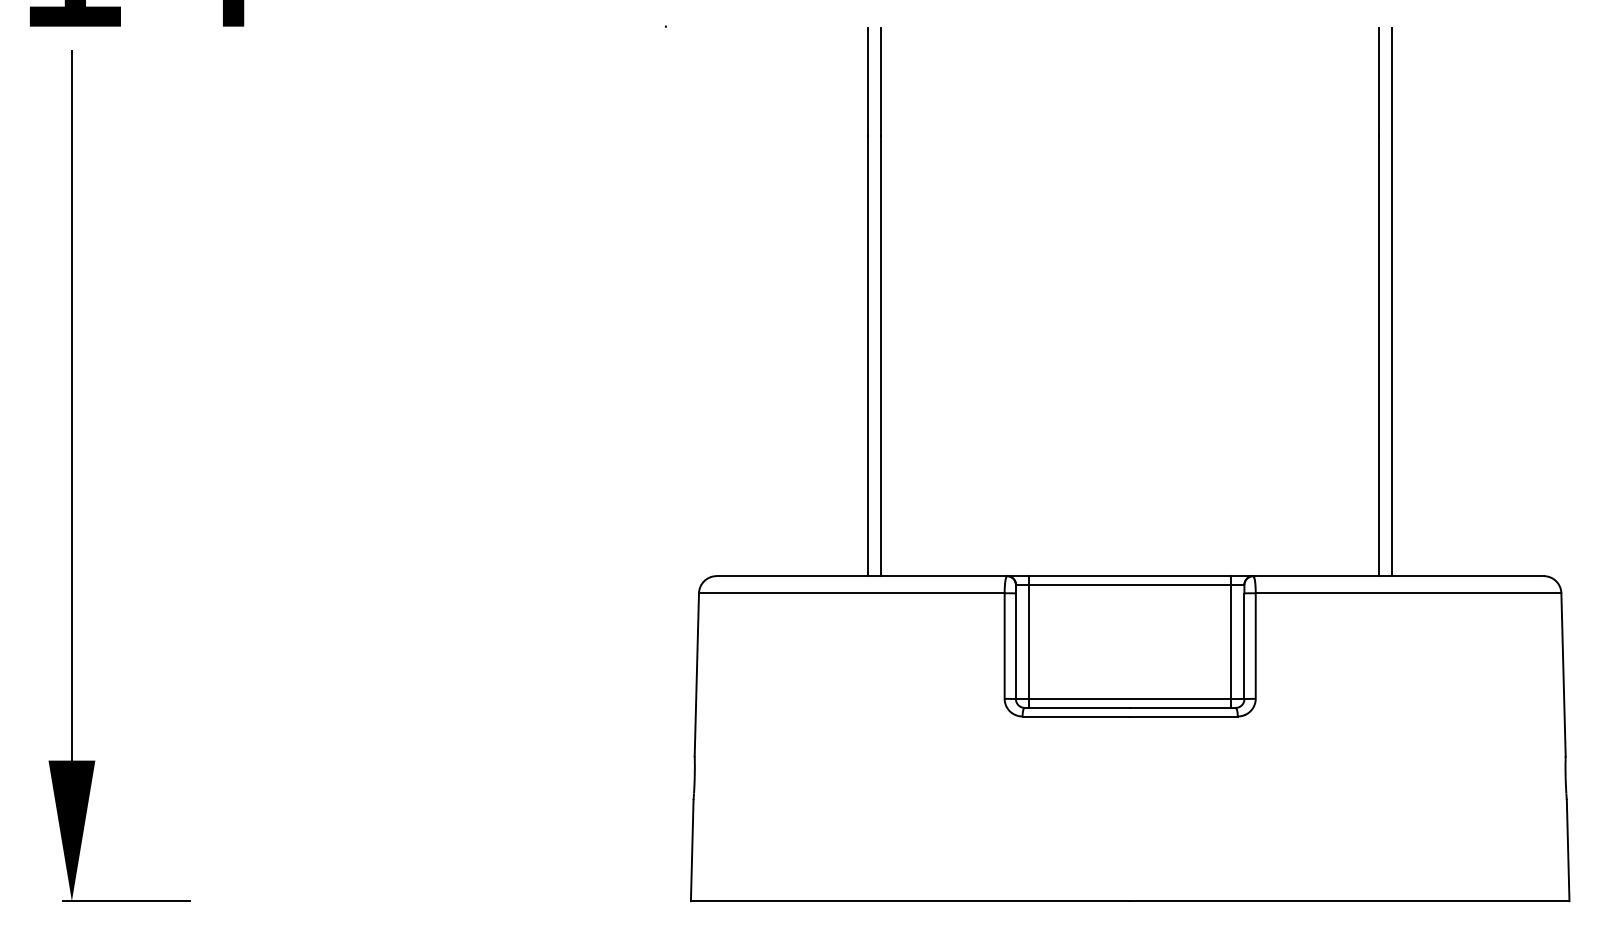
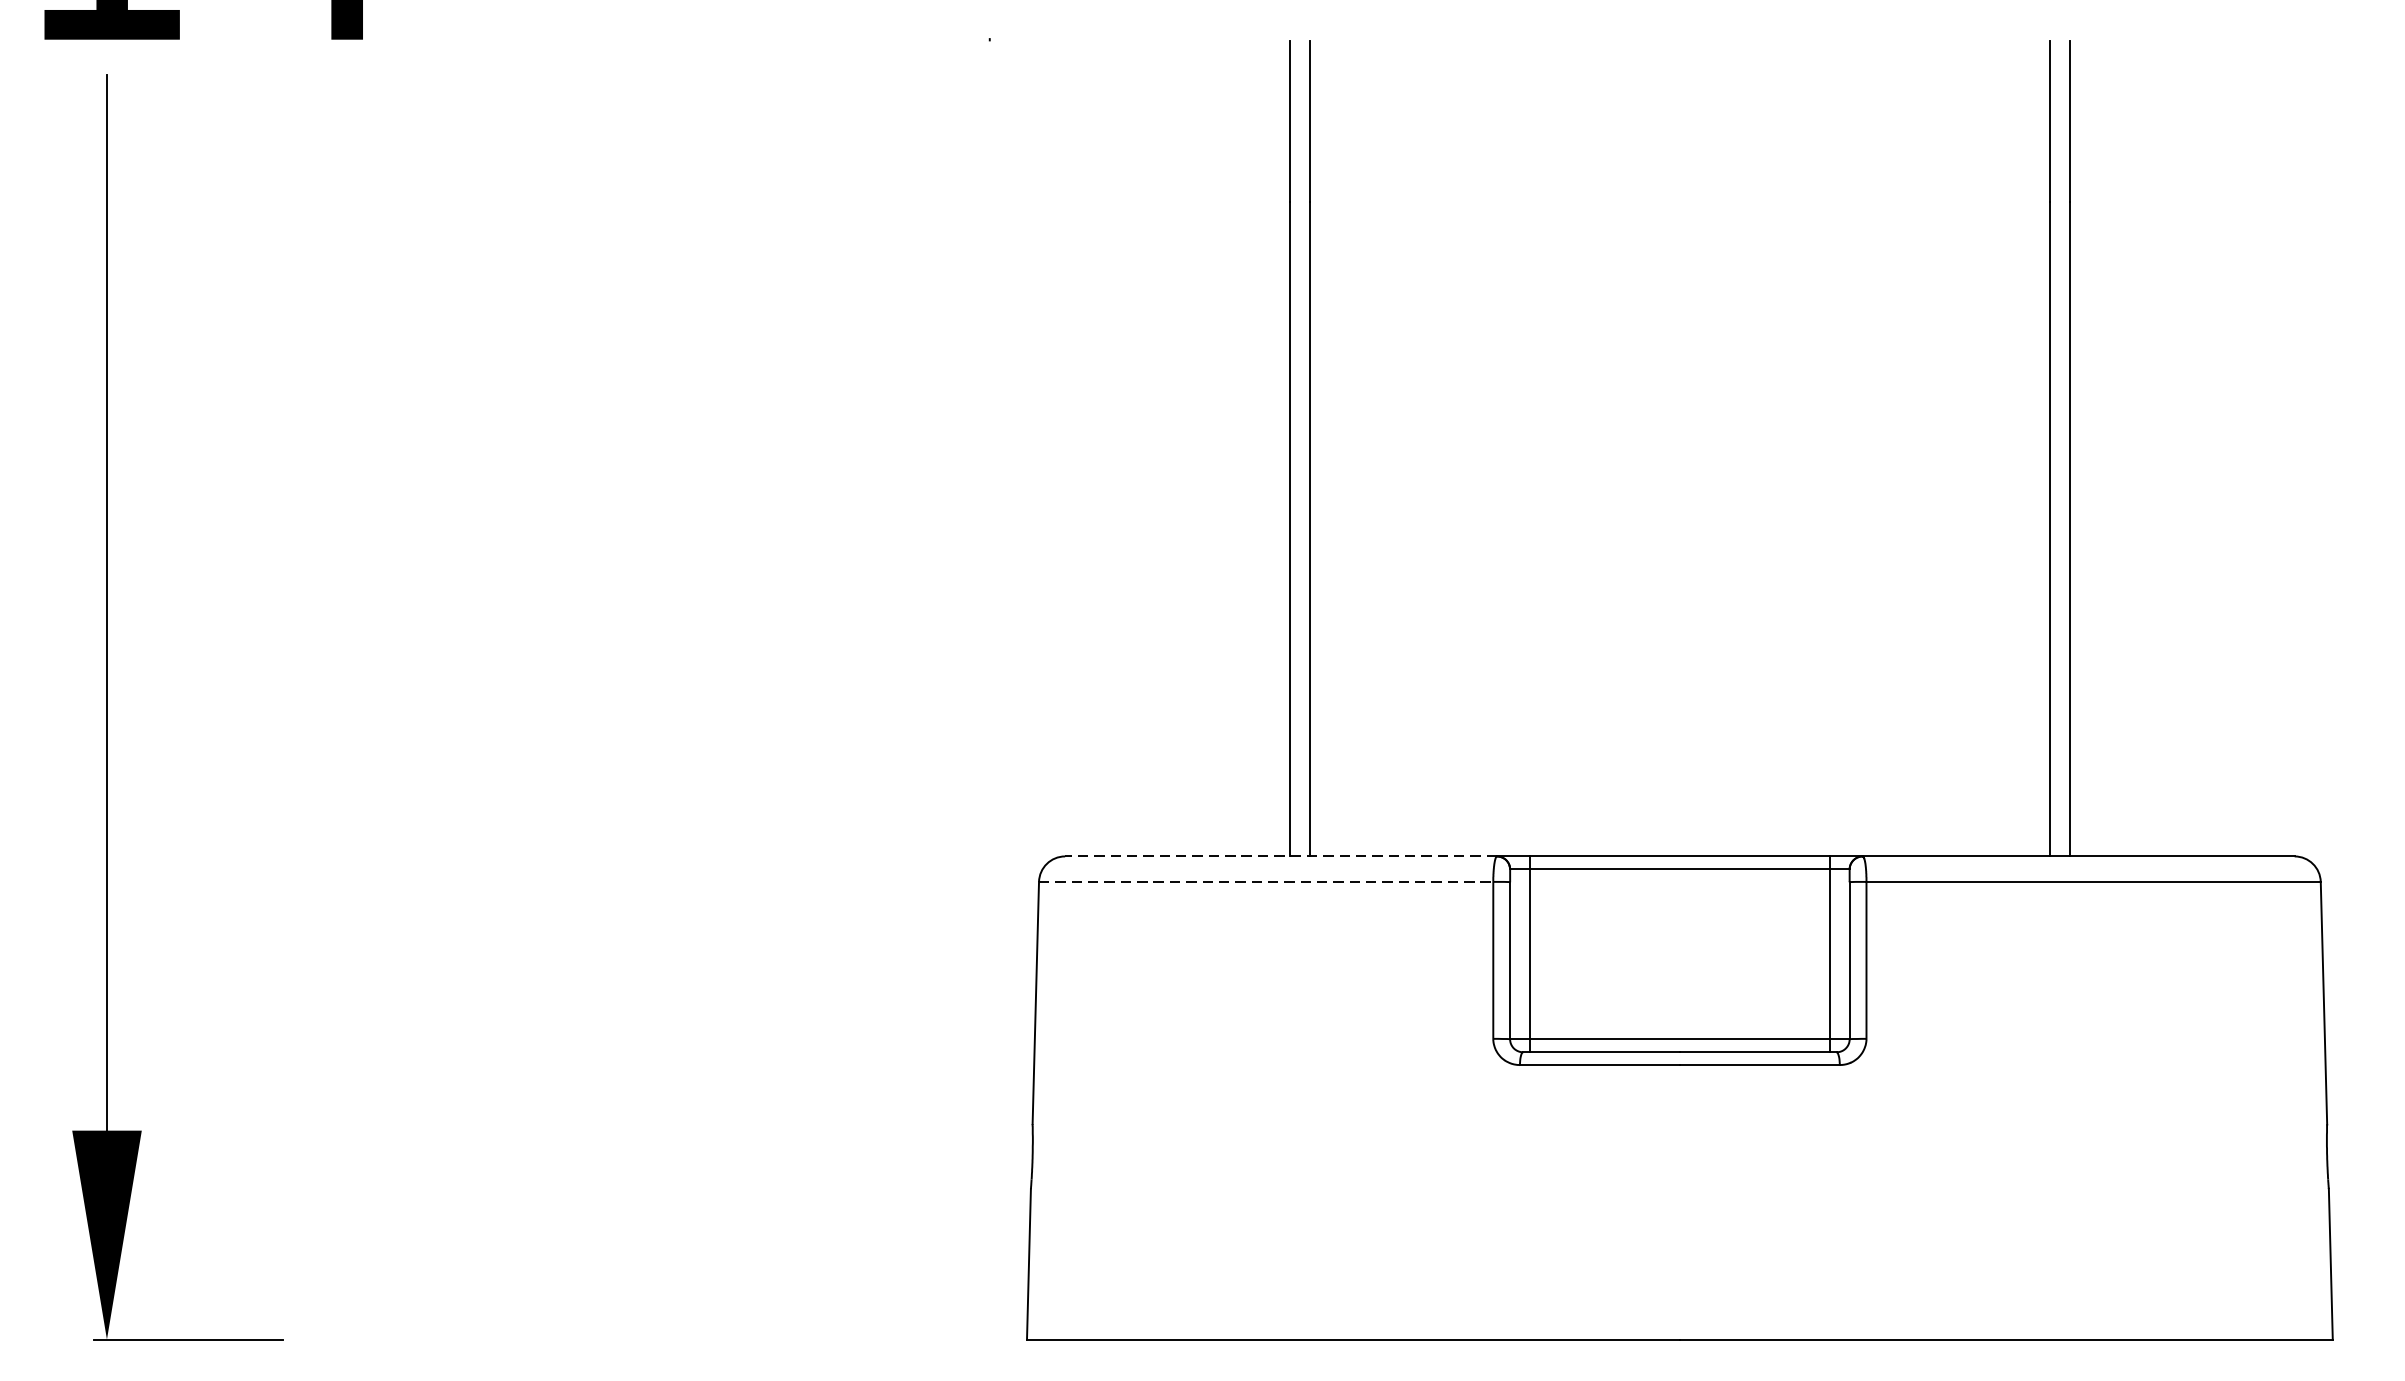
line: (861, 576) -> (1280, 856), solid -> dashed
line: (851, 593) -> (1265, 882), solid -> dashed

